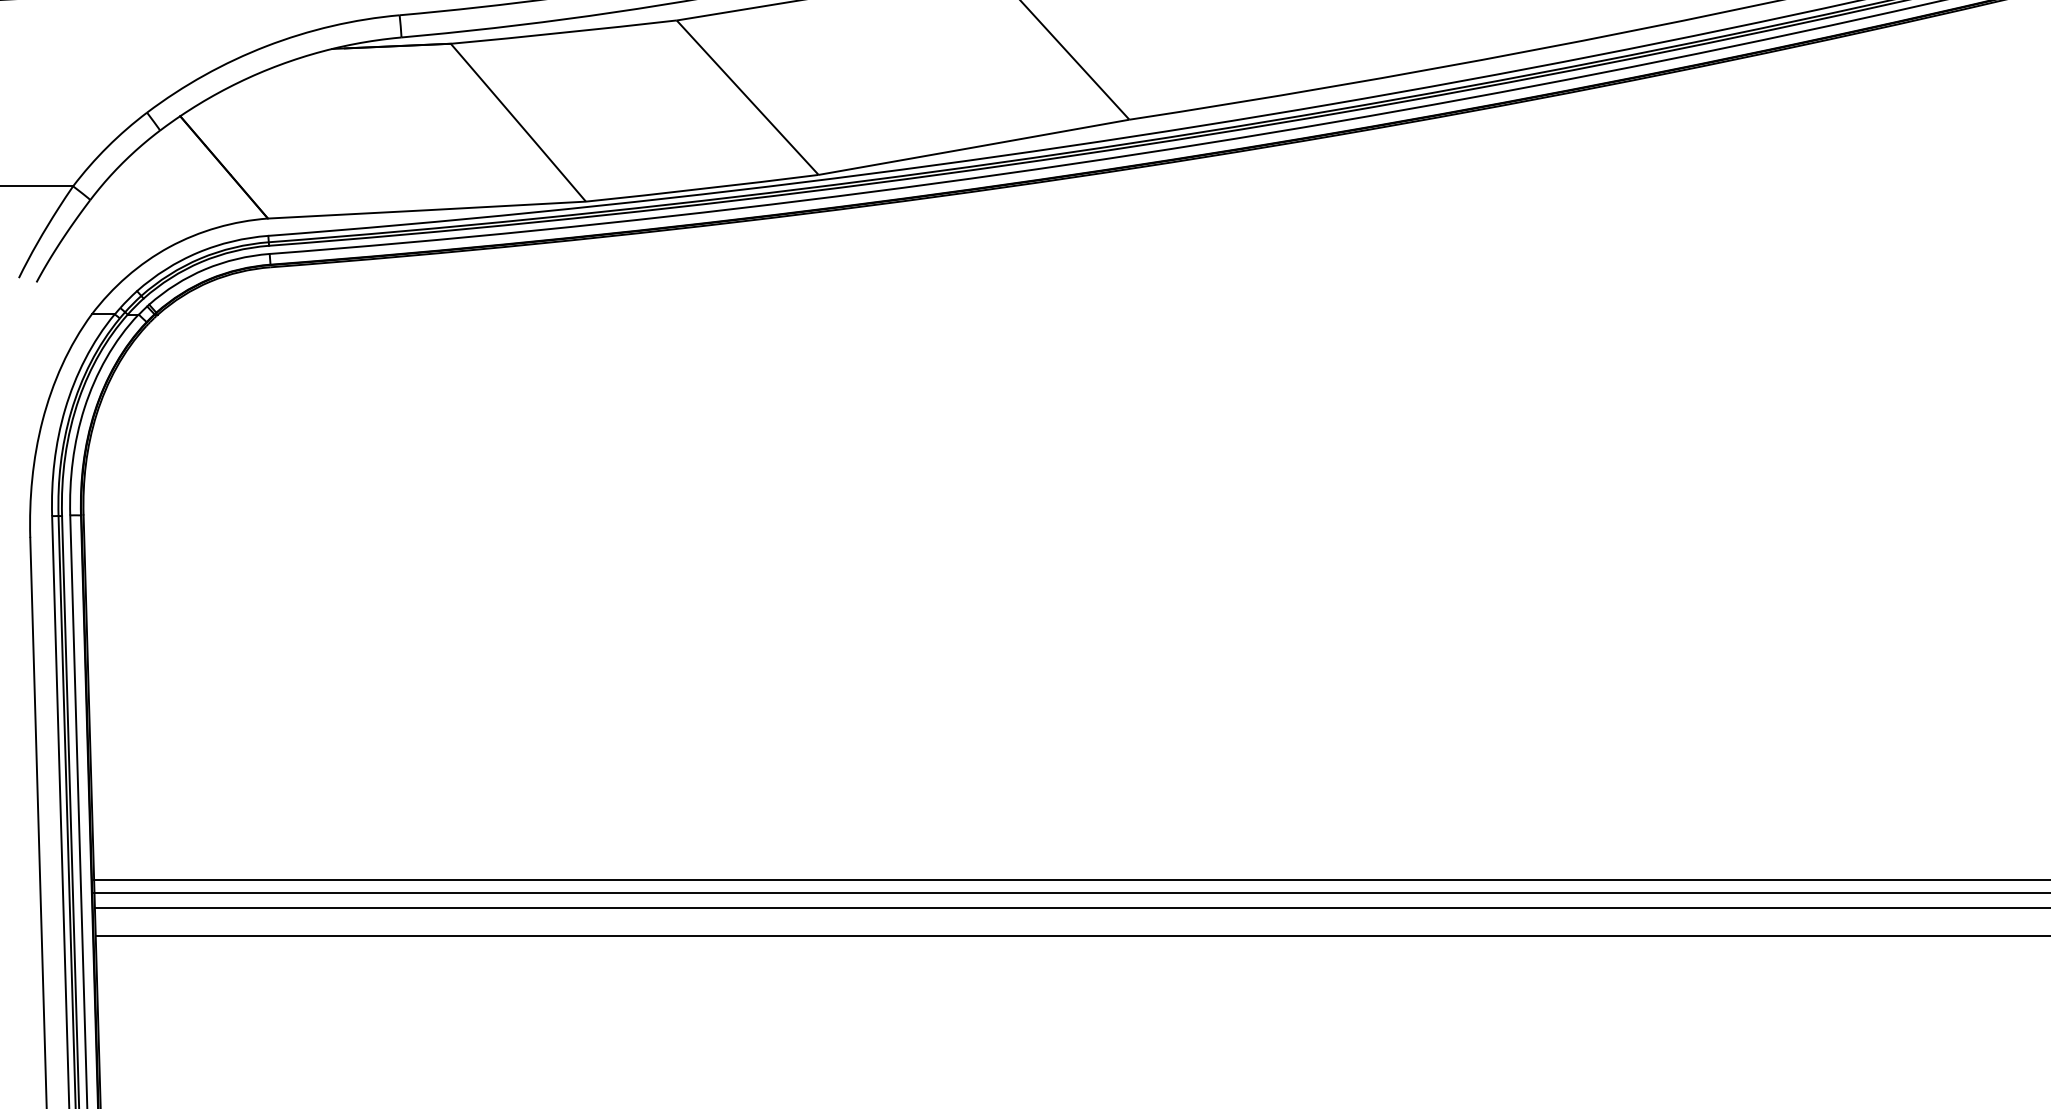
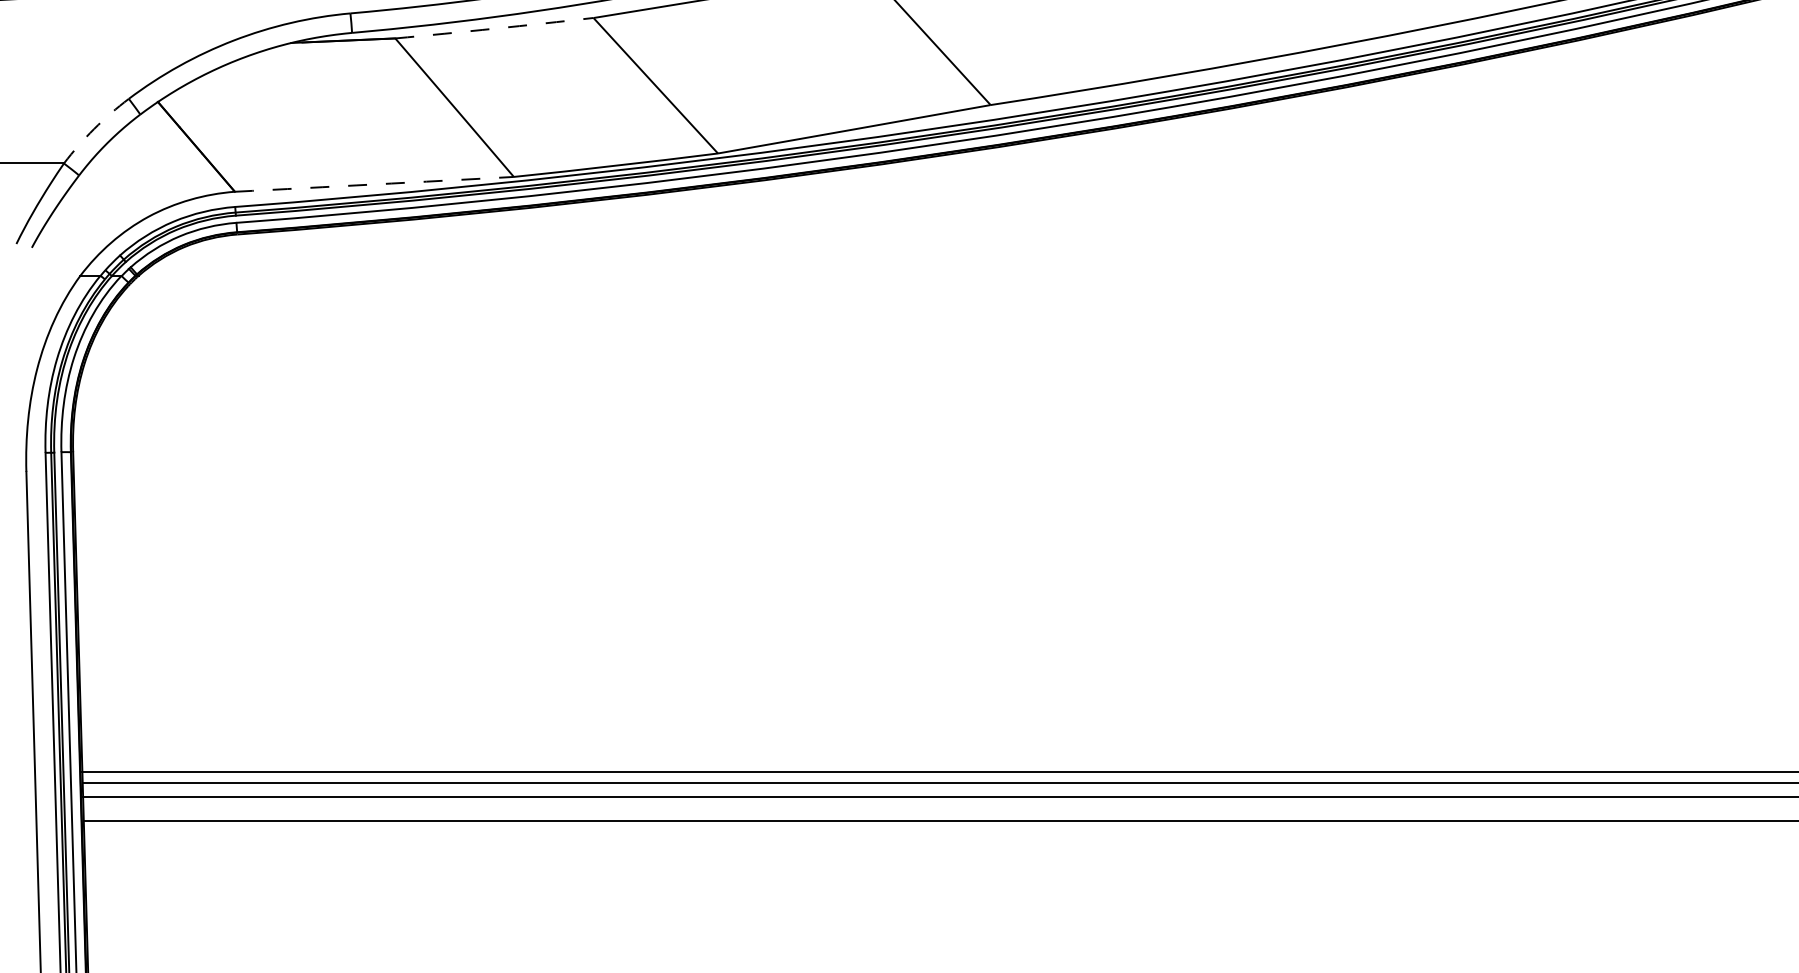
arc: (563, 32) -> (494, 28), solid -> dashed
arc: (107, 146) -> (94, 128), solid -> dashed
arc: (426, 210) -> (373, 184), solid -> dashed

